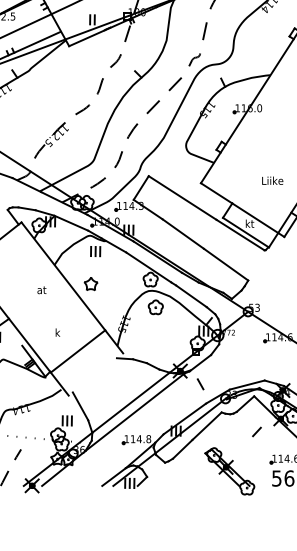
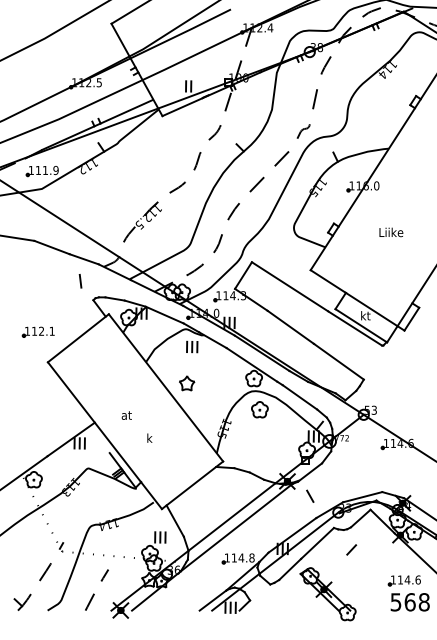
text: (272, 180) -> (391, 232), moved
text: (41, 290) -> (126, 415), moved
line: (78, 351) -> (192, 485), moved
line: (256, 431) -> (351, 549), moved
part: (229, 471) -> (327, 594), moved

